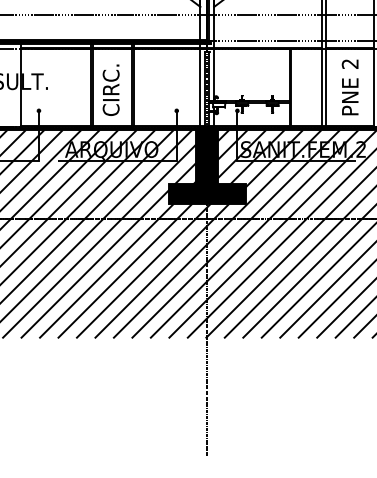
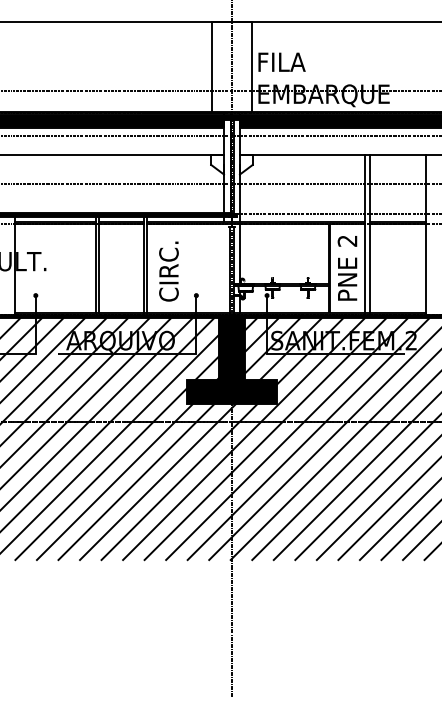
line: (200, 87) -> (223, 268), removed
text: (350, 87) -> (347, 268), moved
text: (110, 90) -> (168, 271), moved

